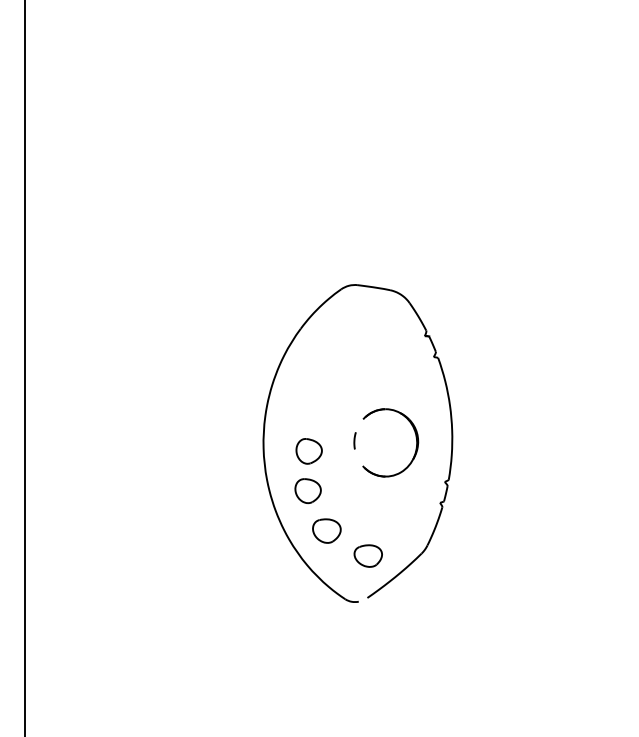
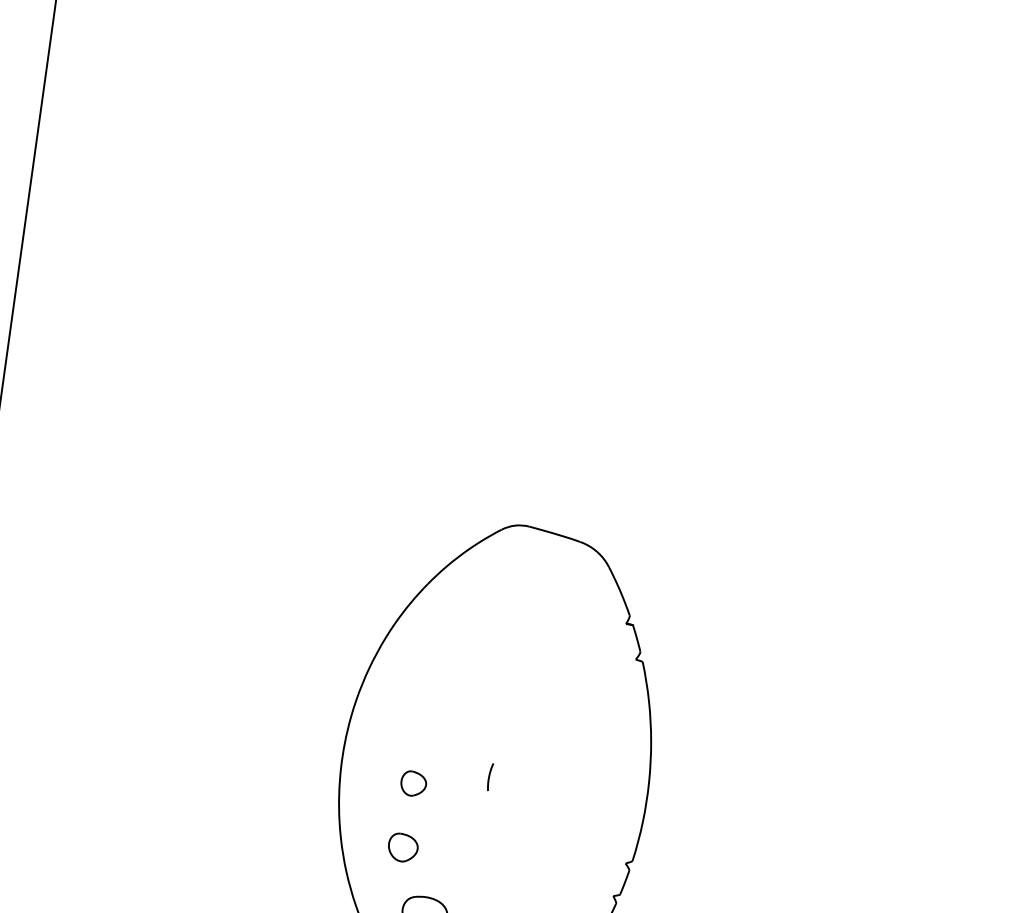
part: (415, 437) -> (588, 785), removed
part: (308, 451) -> (412, 783), size x0.6
part: (307, 491) -> (402, 848), size x0.7

